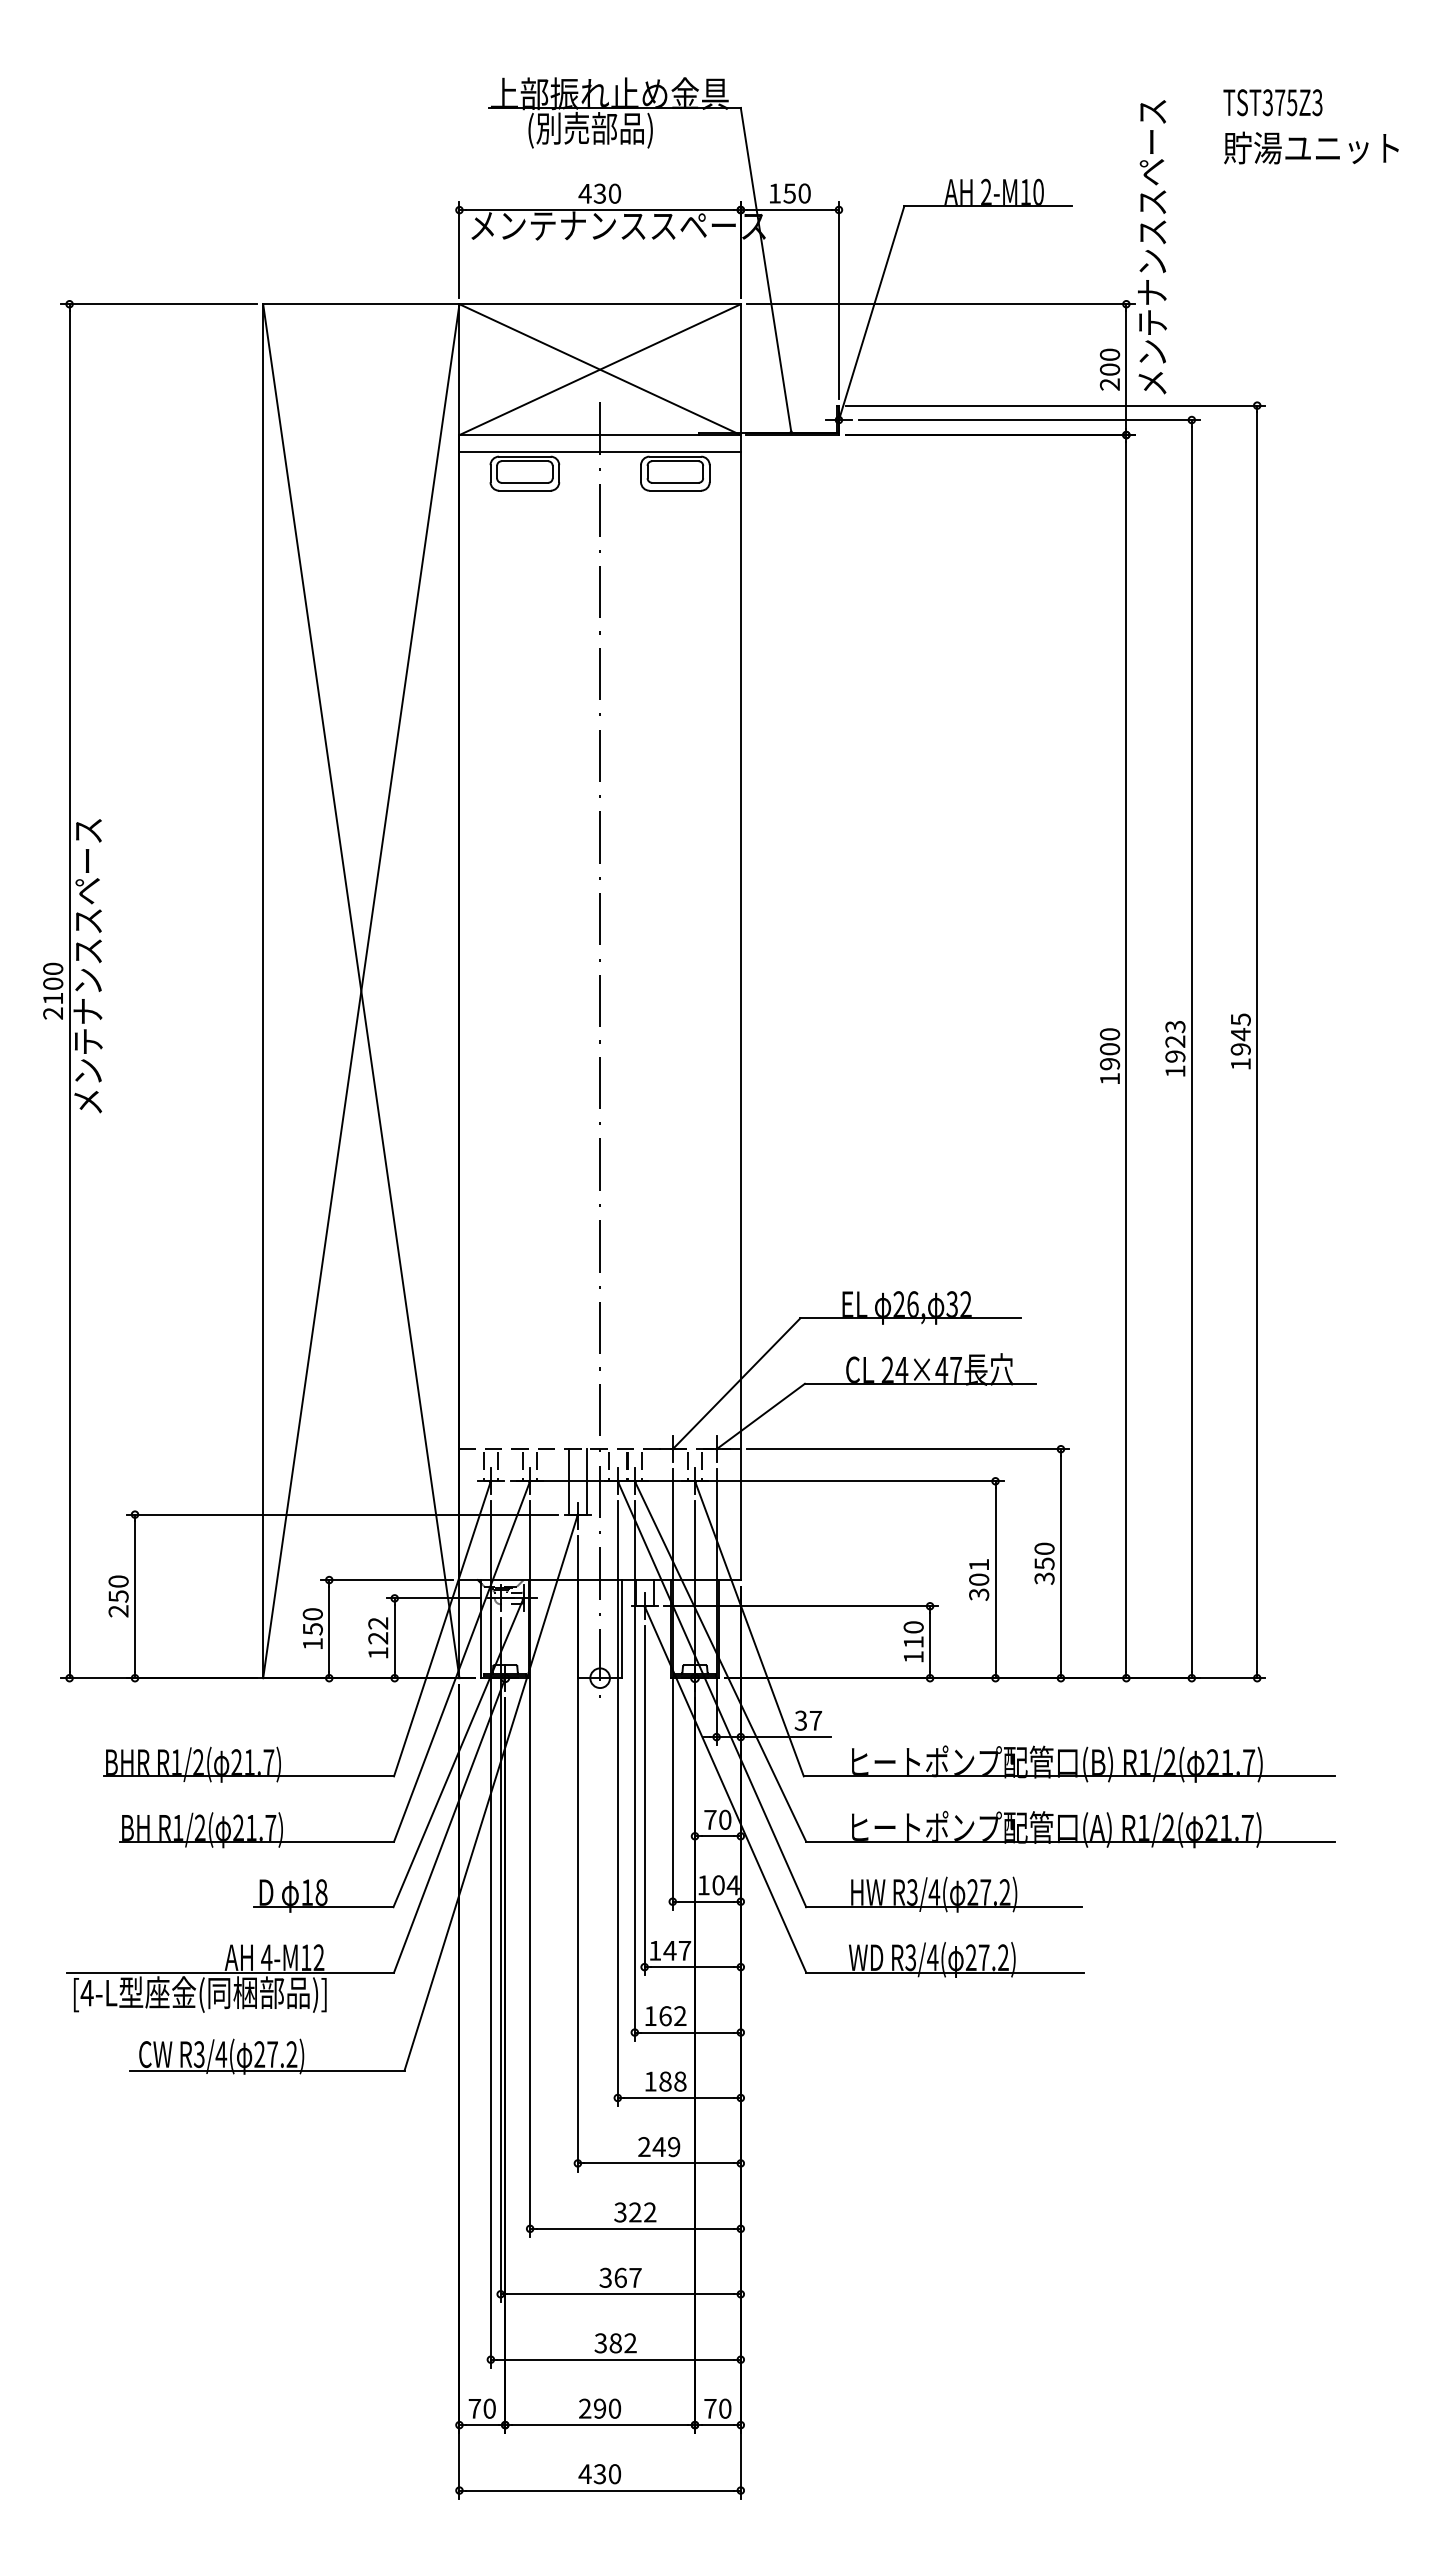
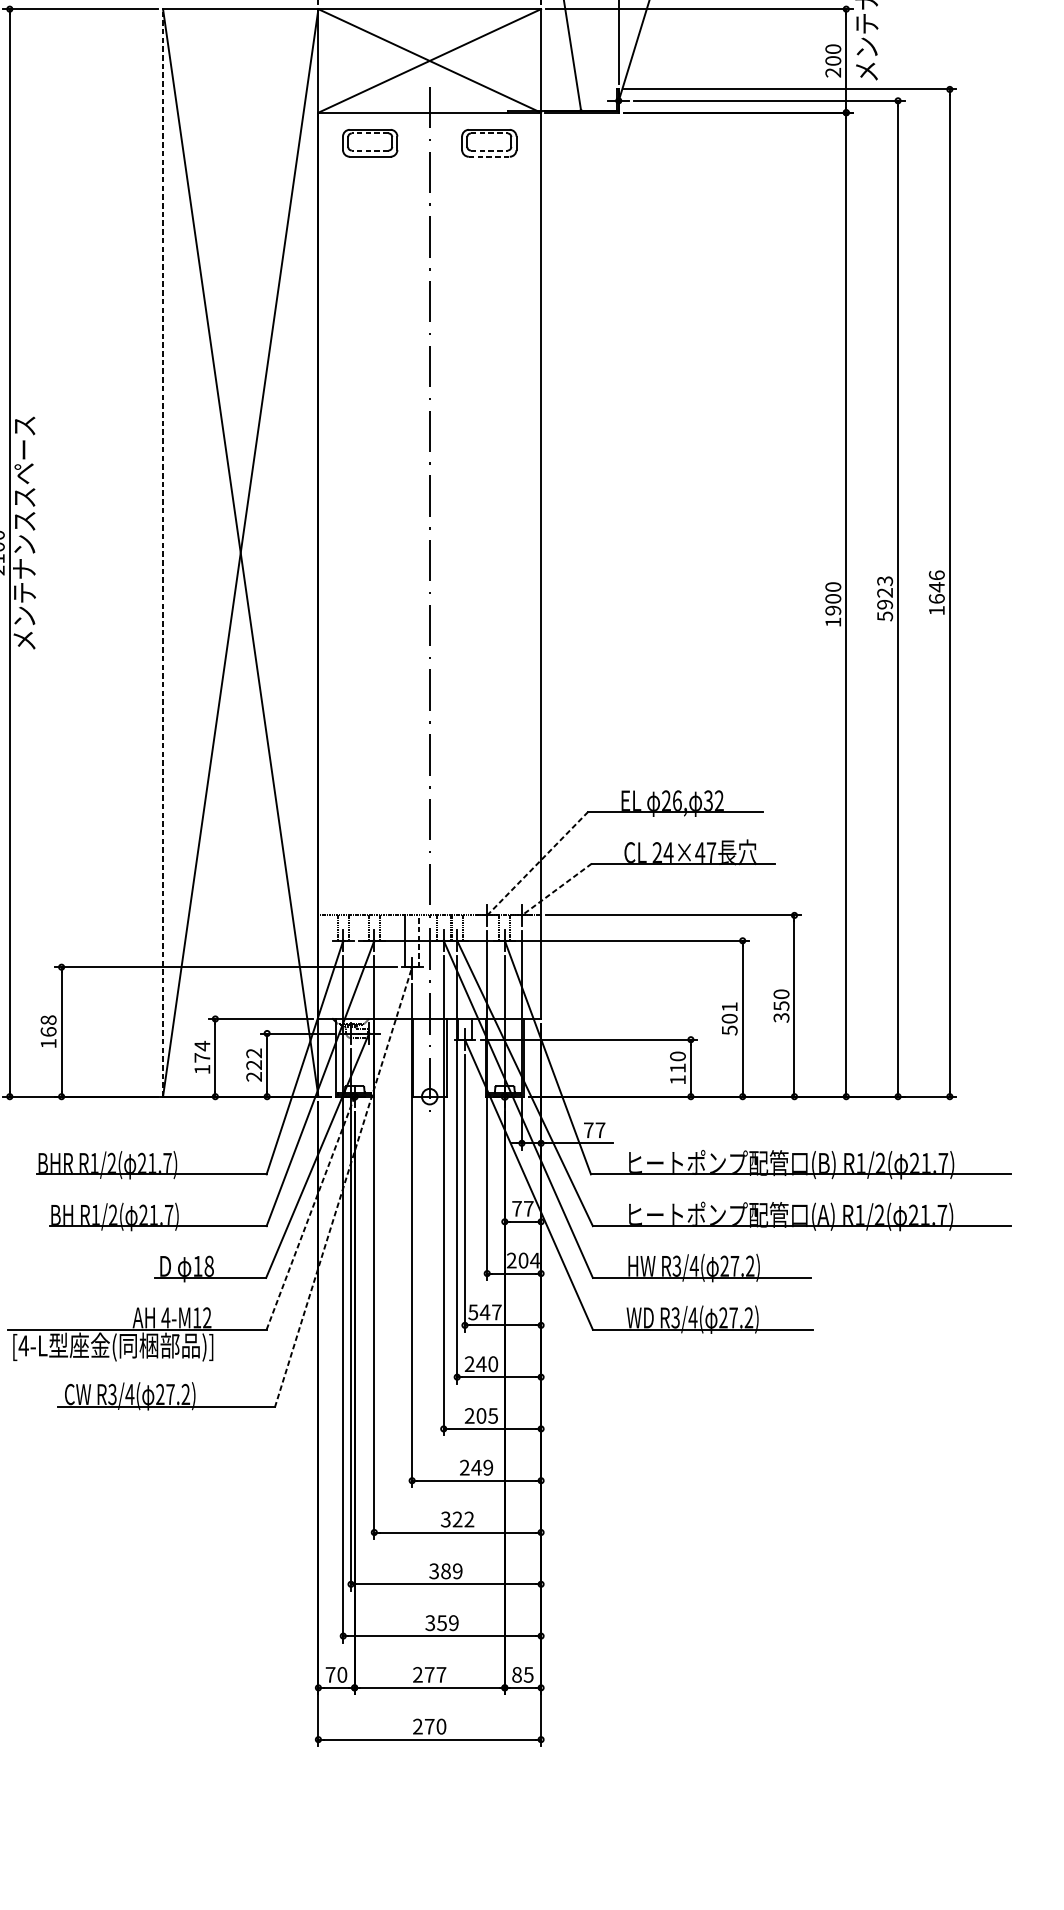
line: (599, 452) -> (429, 126), removed
line: (524, 461) -> (369, 133), solid -> dashed
line: (675, 461) -> (489, 133), solid -> dashed
line: (524, 482) -> (369, 150), solid -> dashed
line: (675, 482) -> (489, 150), solid -> dashed
line: (675, 490) -> (489, 156), solid -> dashed
line: (263, 991) -> (163, 553), solid -> dashed
text: (1240, 1034) -> (936, 587), 1945 -> 1646
text: (1175, 1071) -> (885, 616), 1923 -> 5923
line: (736, 1384) -> (537, 864), solid -> dashed
line: (760, 1416) -> (556, 889), solid -> dashed
line: (586, 1481) -> (418, 940), solid -> dashed
text: (978, 1594) -> (729, 1030), 301 -> 501
text: (118, 1596) -> (48, 1032), 250 -> 168
text: (312, 1621) -> (202, 1051), 150 -> 174
text: (378, 1653) -> (254, 1077), 122 -> 222
text: (800, 1720) -> (588, 1130), 37 -> 77
line: (491, 1792) -> (343, 1187), solid -> dashed
text: (725, 1819) -> (528, 1208), 70 -> 77
line: (449, 1824) -> (310, 1212), solid -> dashed
text: (703, 1885) -> (511, 1260), 104 -> 204
text: (654, 1950) -> (472, 1312), 147 -> 547
text: (665, 2016) -> (481, 1364), 162 -> 240
text: (665, 2081) -> (481, 1415), 188 -> 205
text: (627, 2277) -> (451, 1571), 367 -> 389
text: (622, 2343) -> (447, 1623), 382 -> 359
text: (607, 2408) -> (435, 1674), 290 -> 277
text: (717, 2408) -> (522, 1674), 70 -> 85
text: (592, 2474) -> (423, 1726), 430 -> 270

